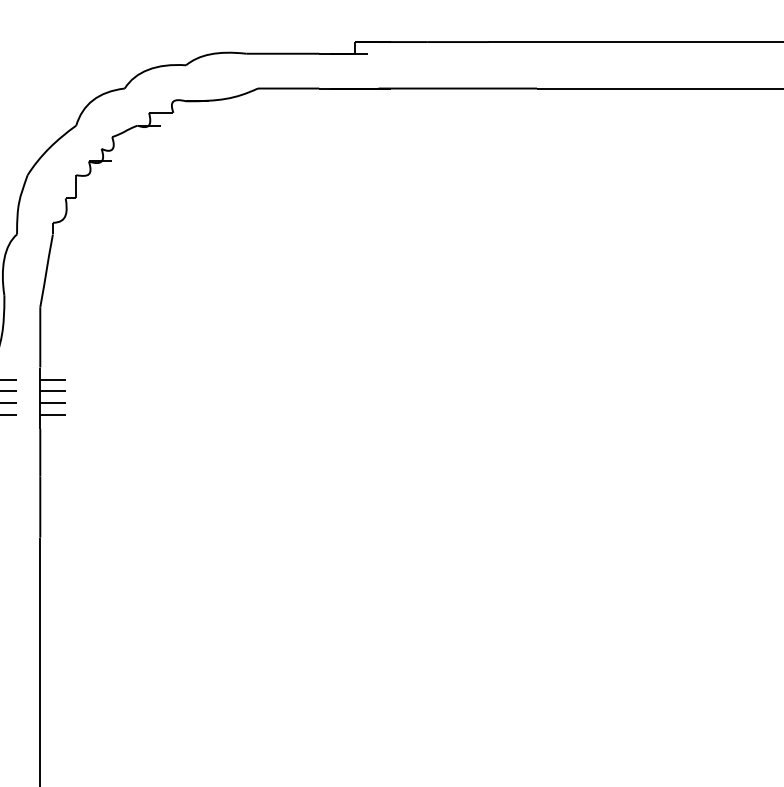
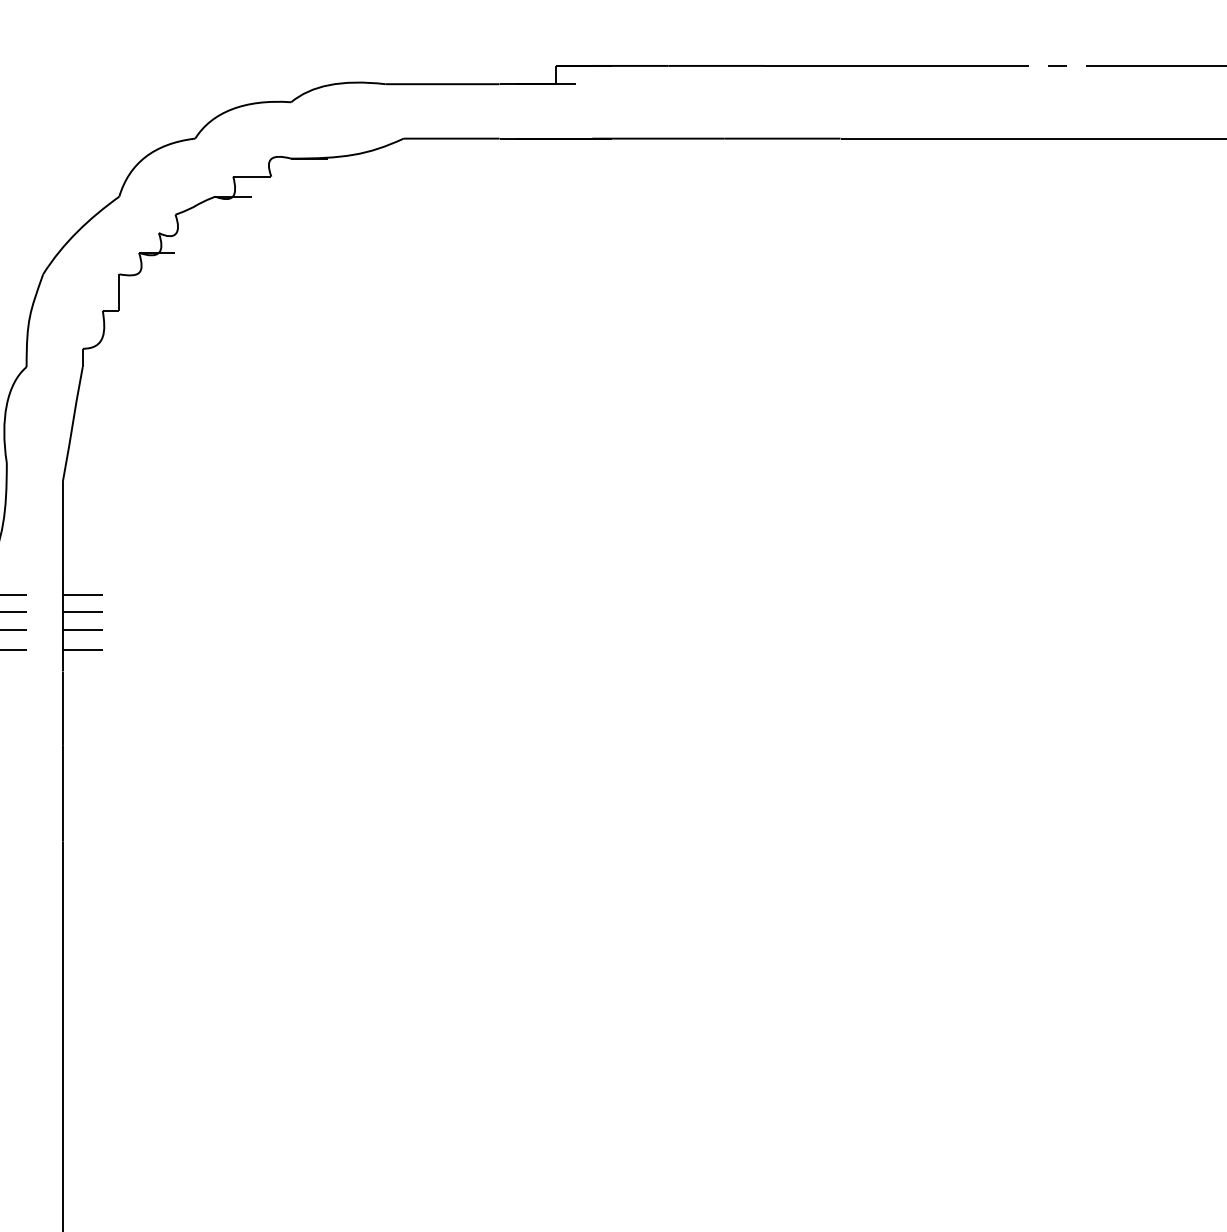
line: (675, 42) -> (1057, 66), solid -> dashed

